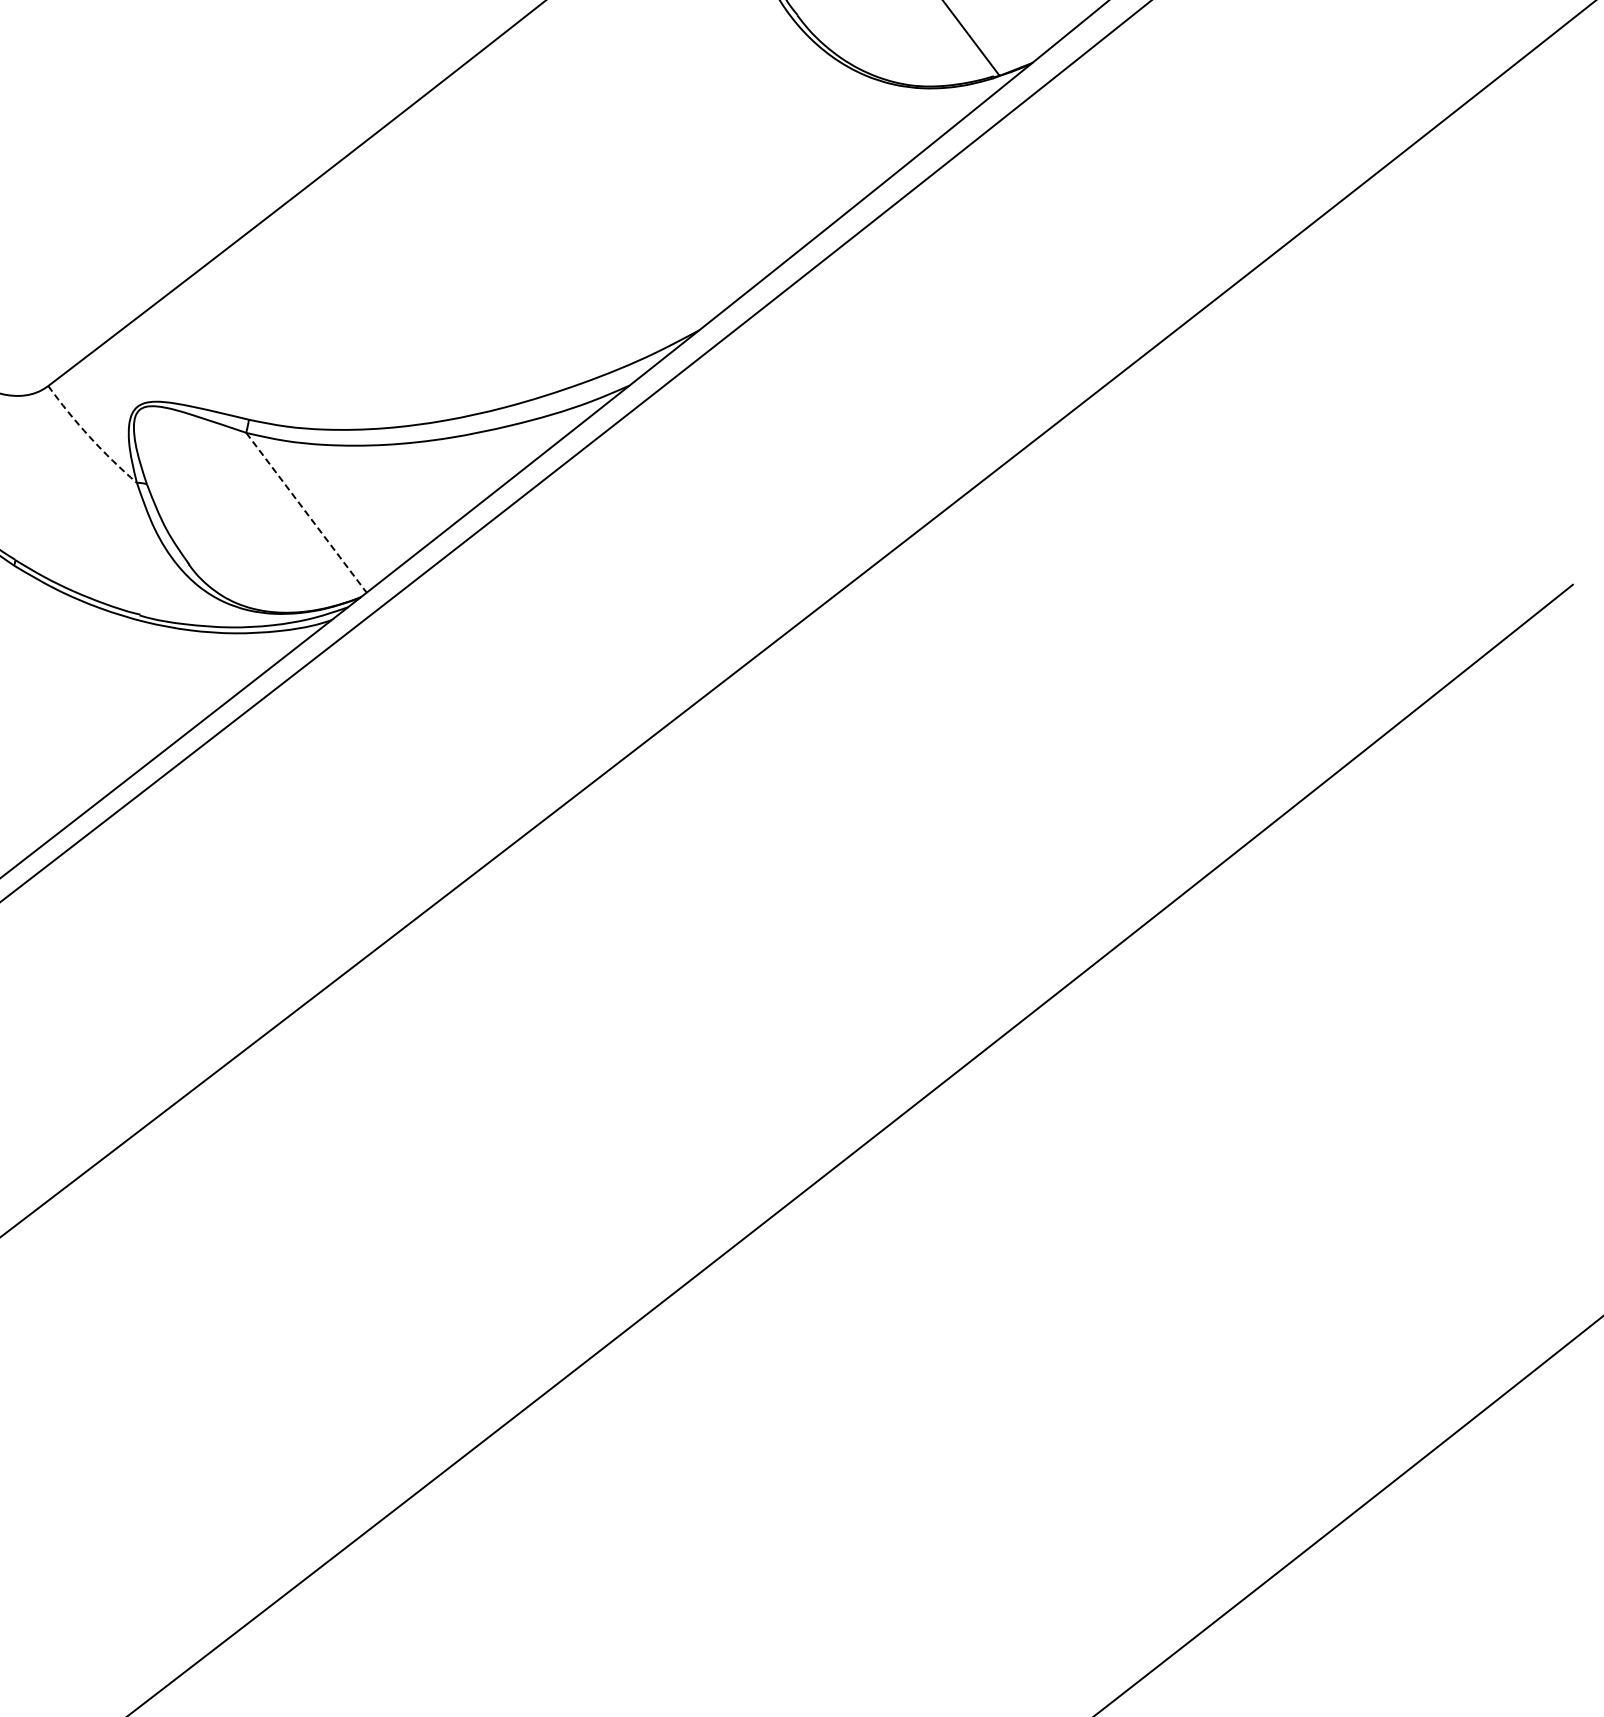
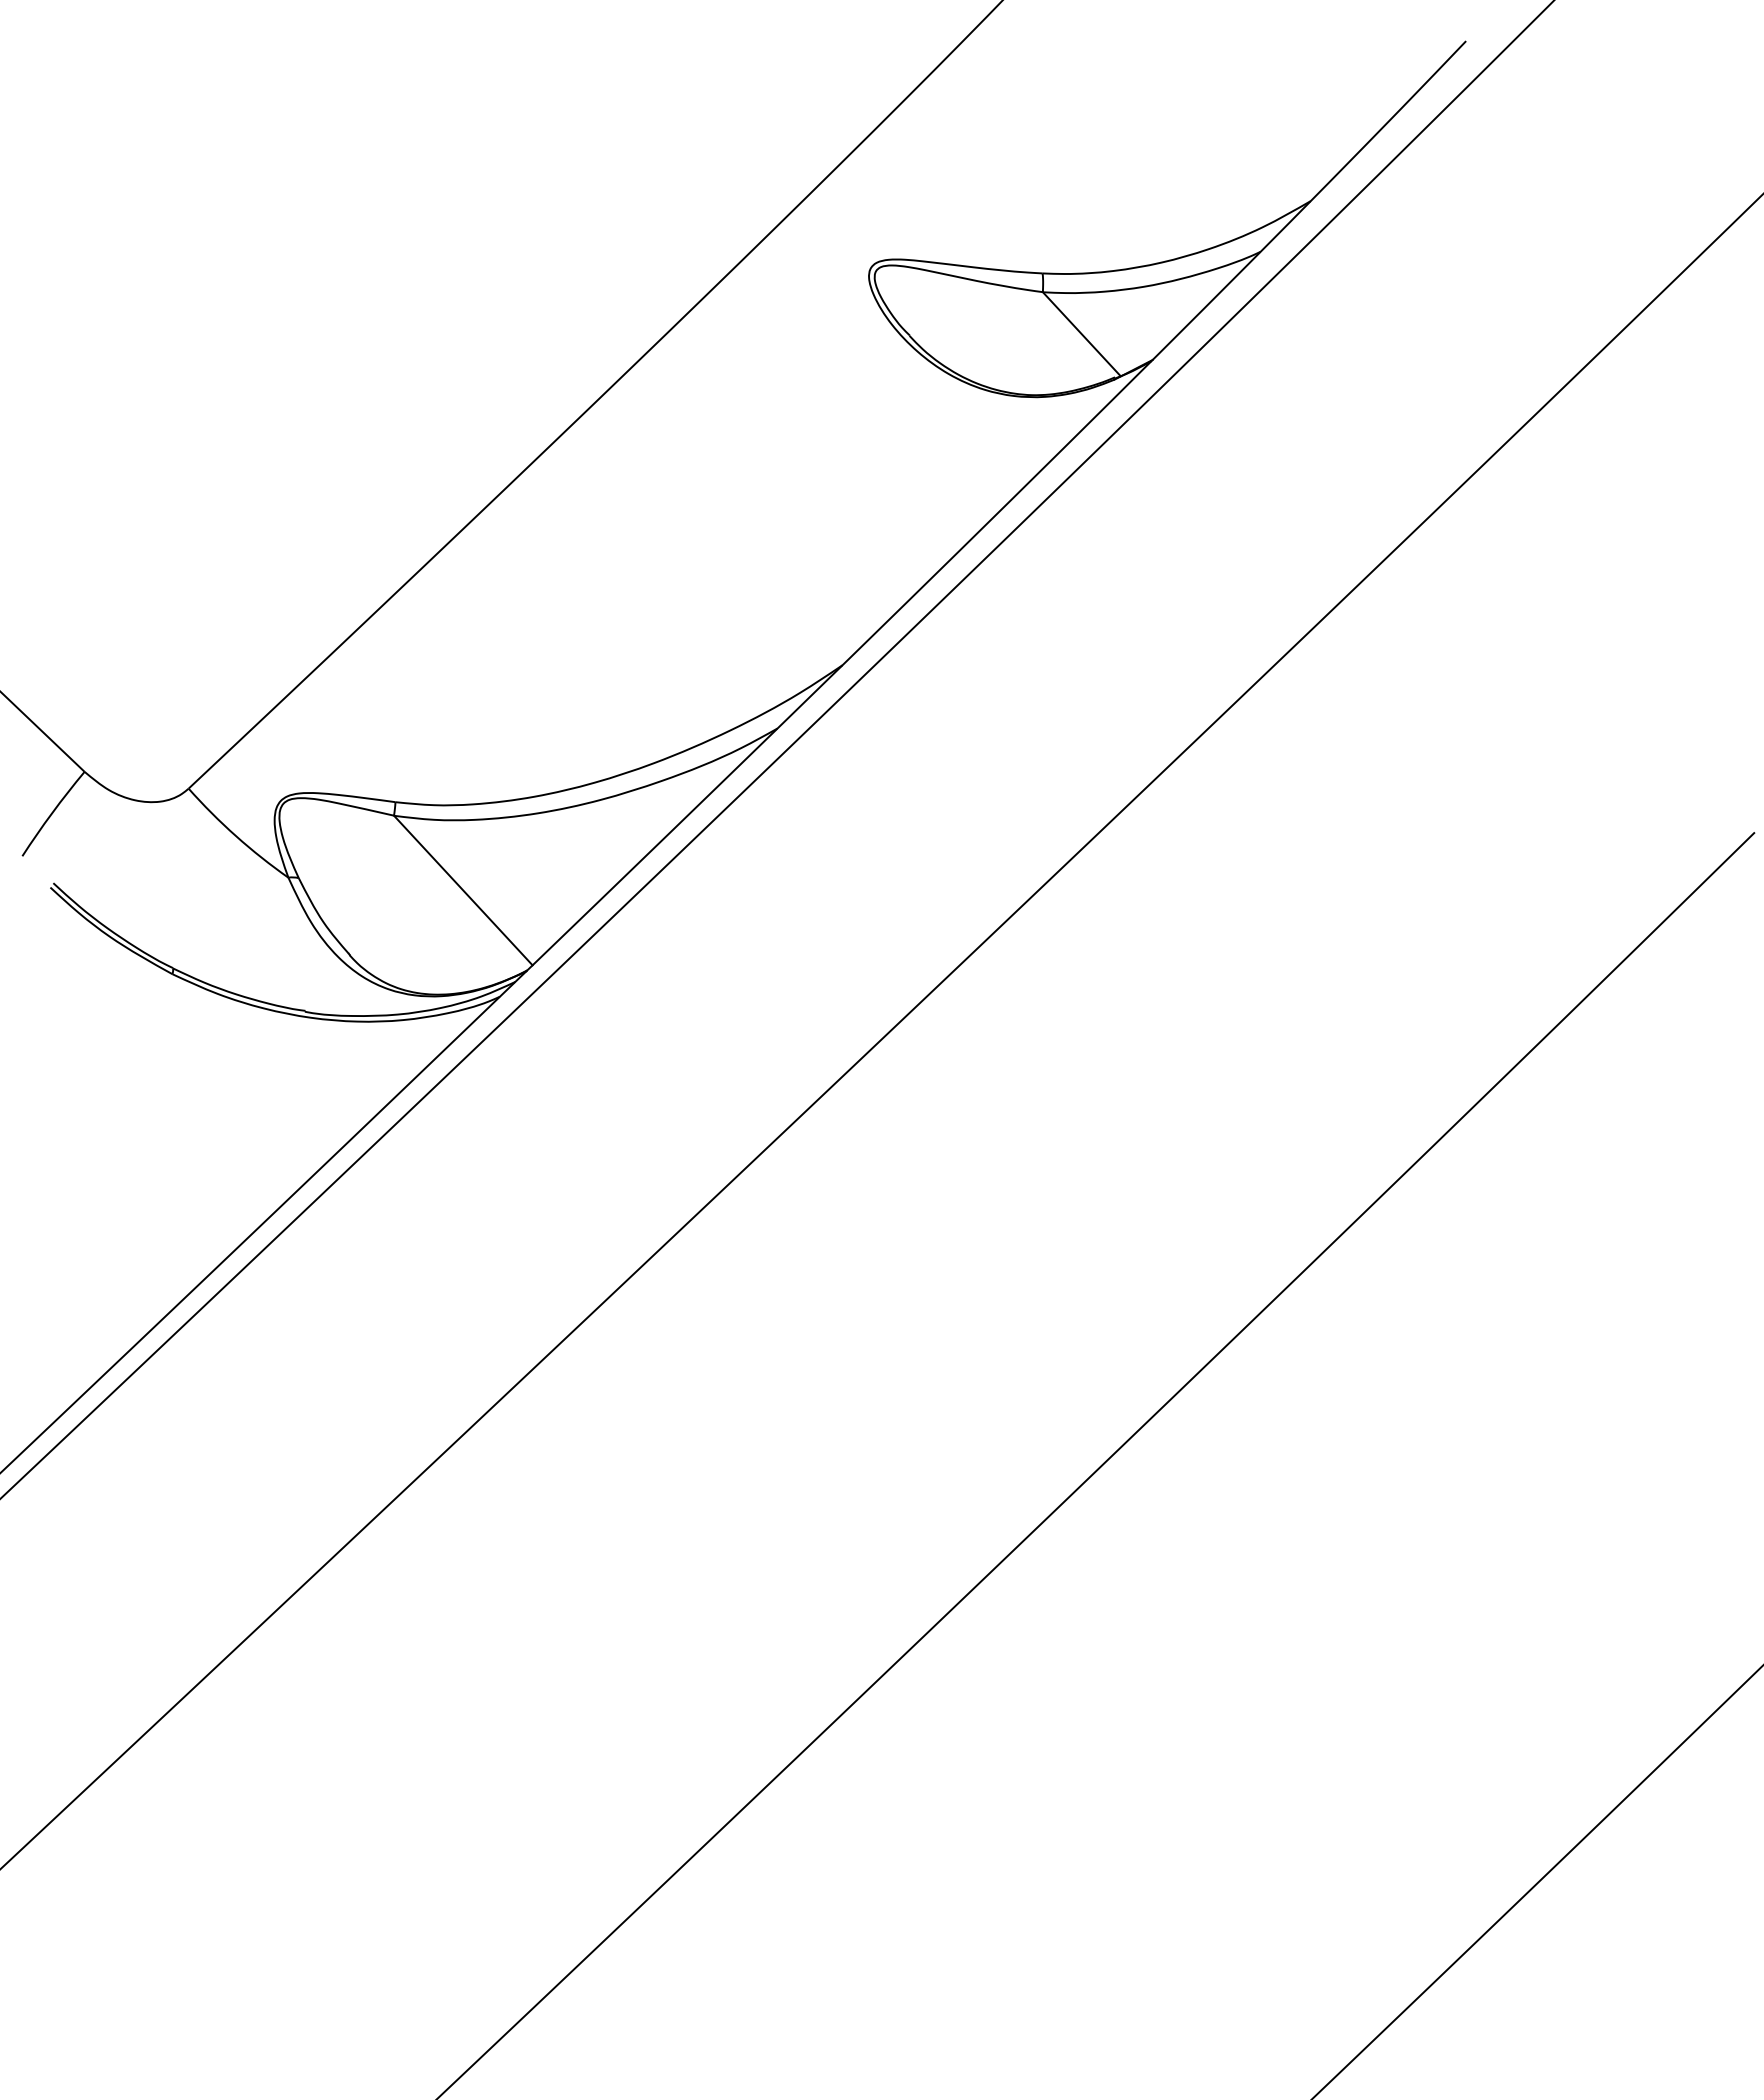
arc: (89, 437) -> (235, 836), dashed -> solid
line: (306, 512) -> (463, 890), dashed -> solid

